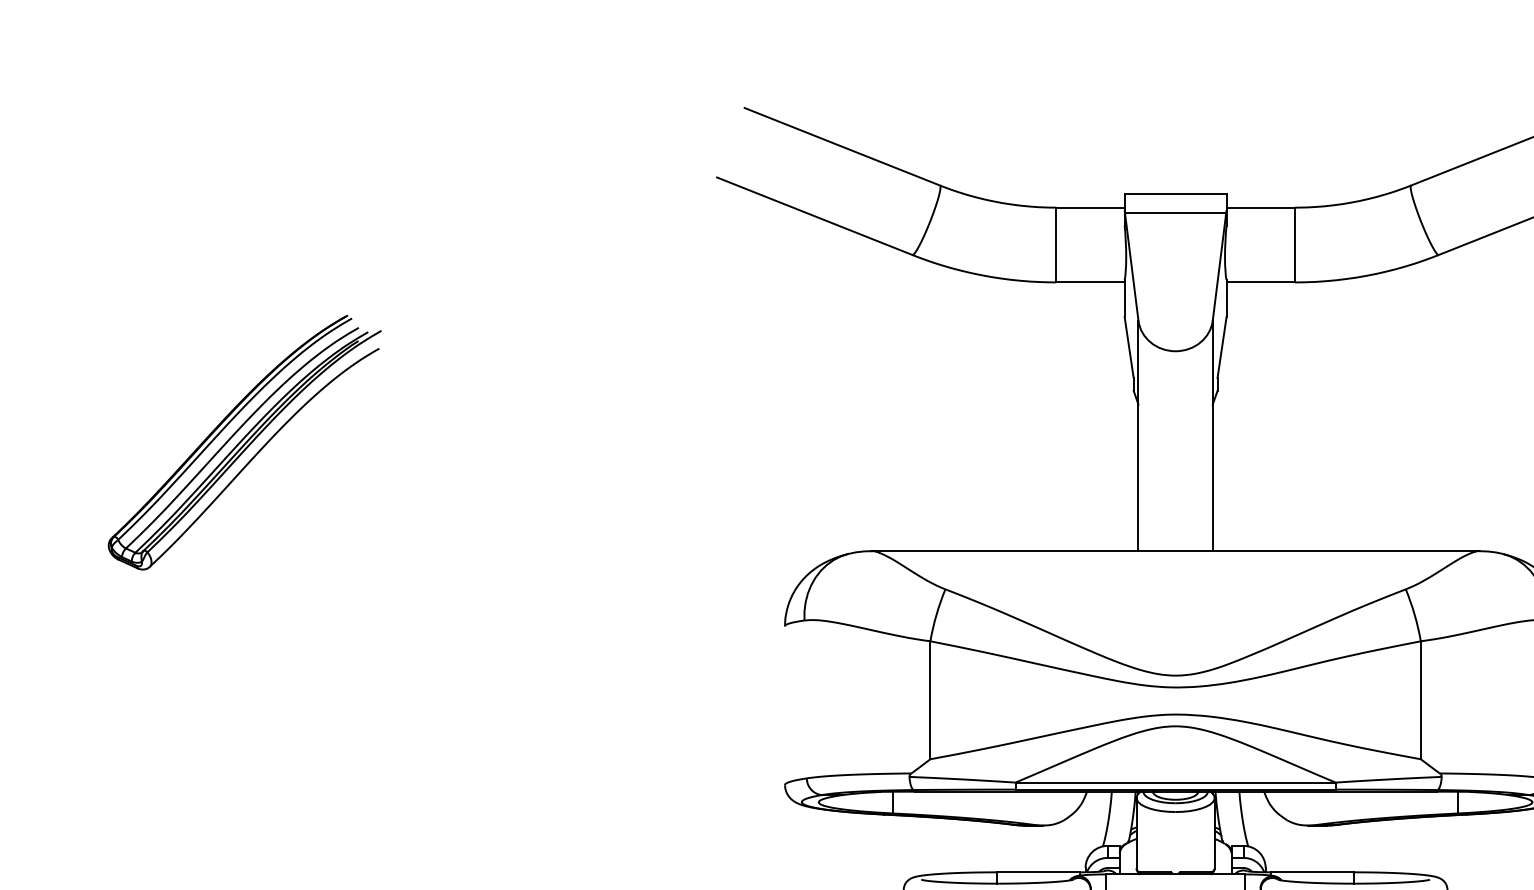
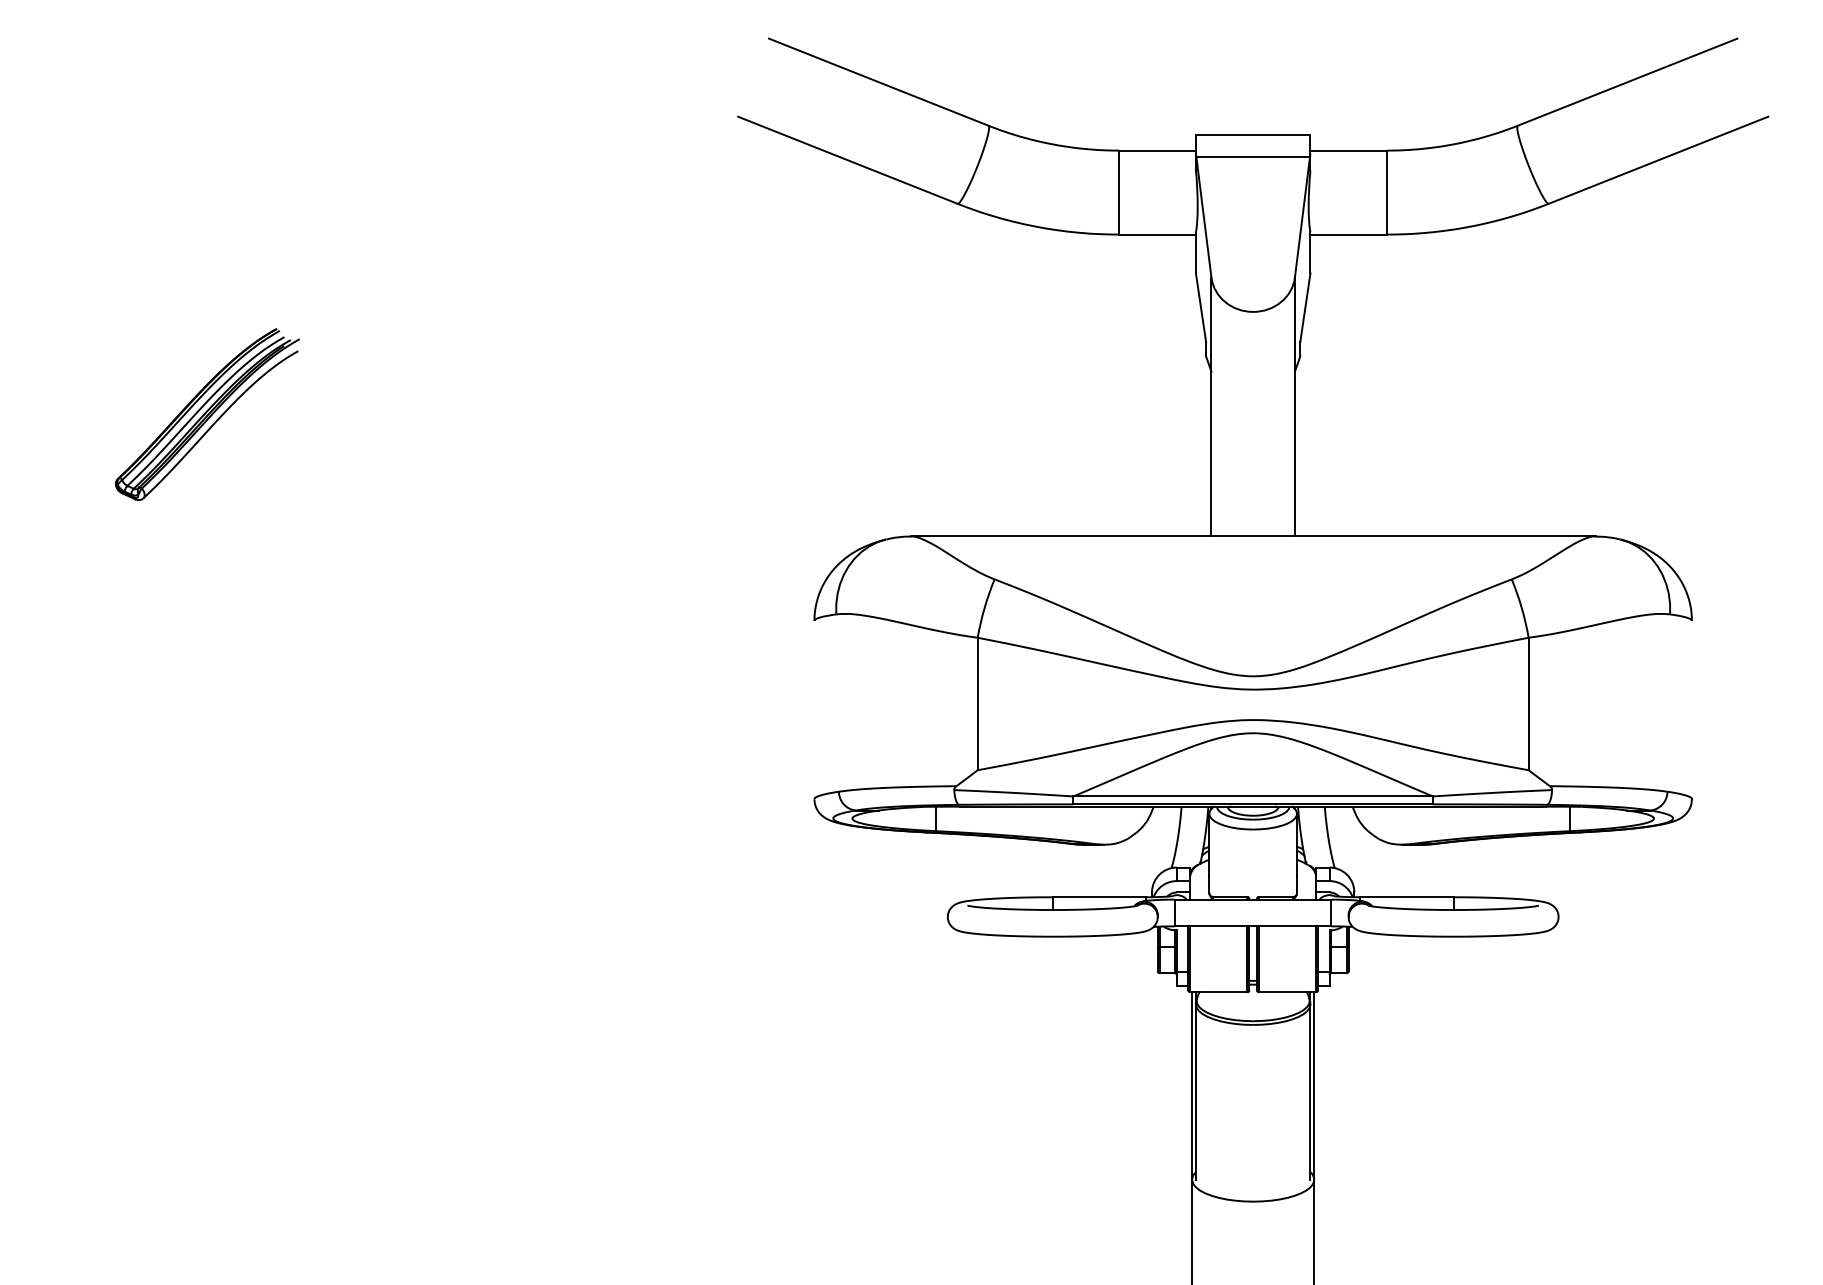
part: (244, 442) -> (207, 414), size x0.6

